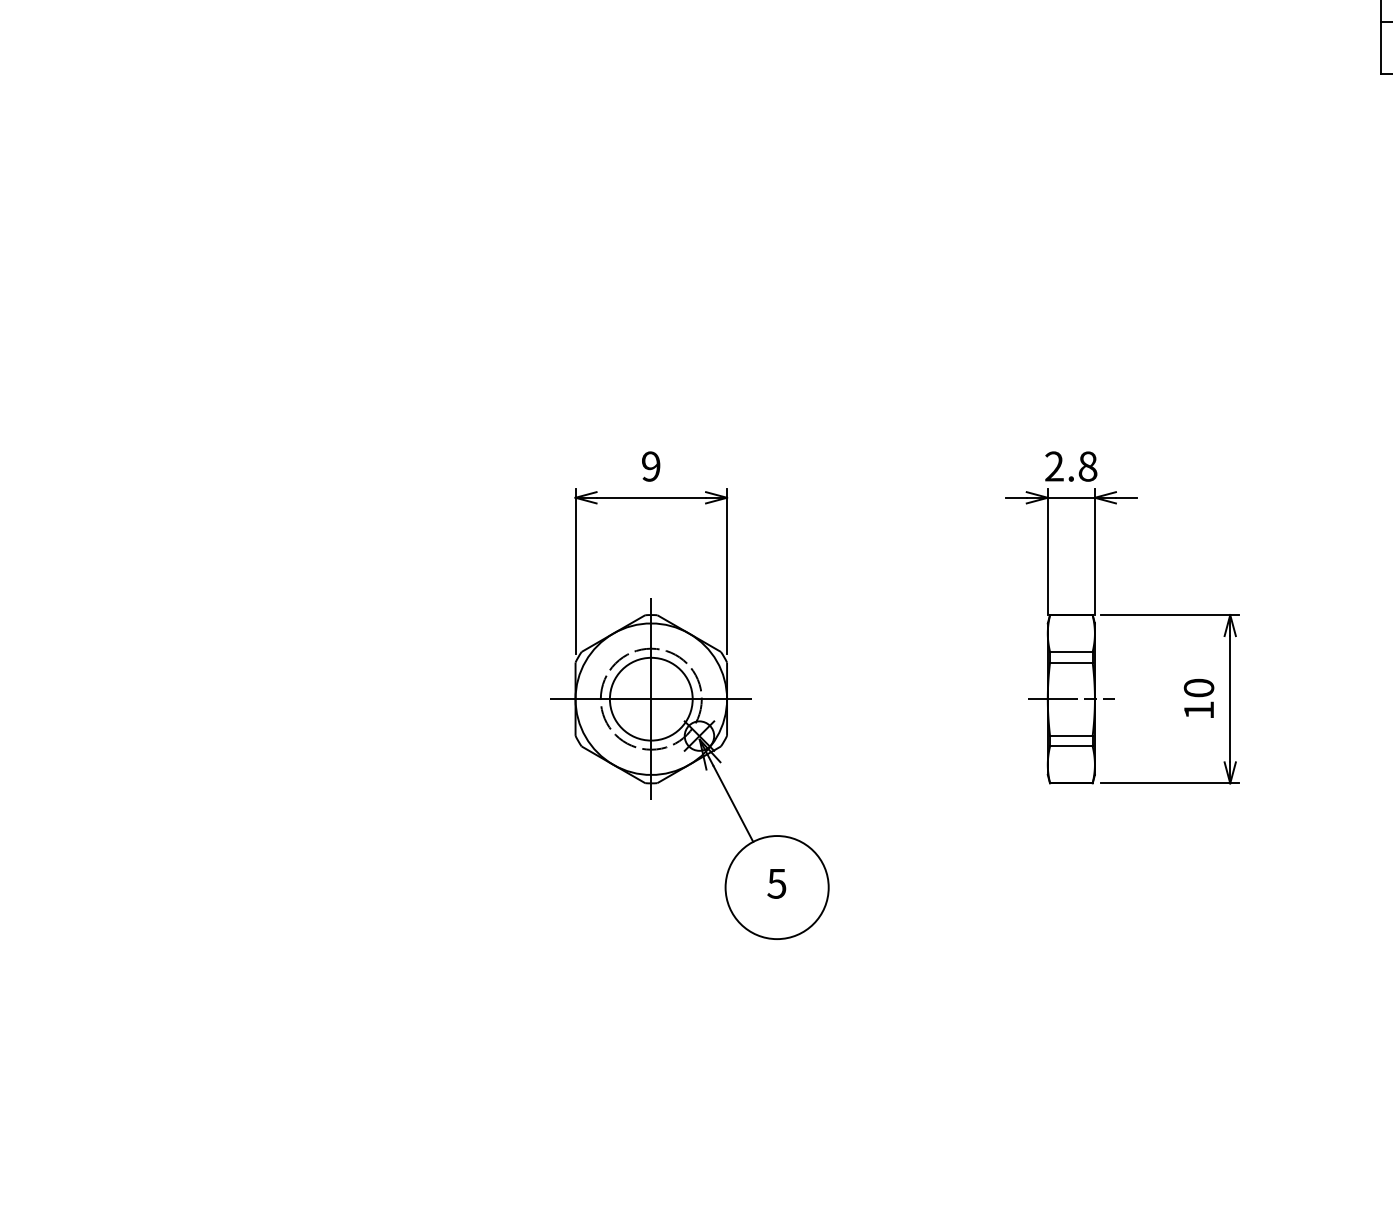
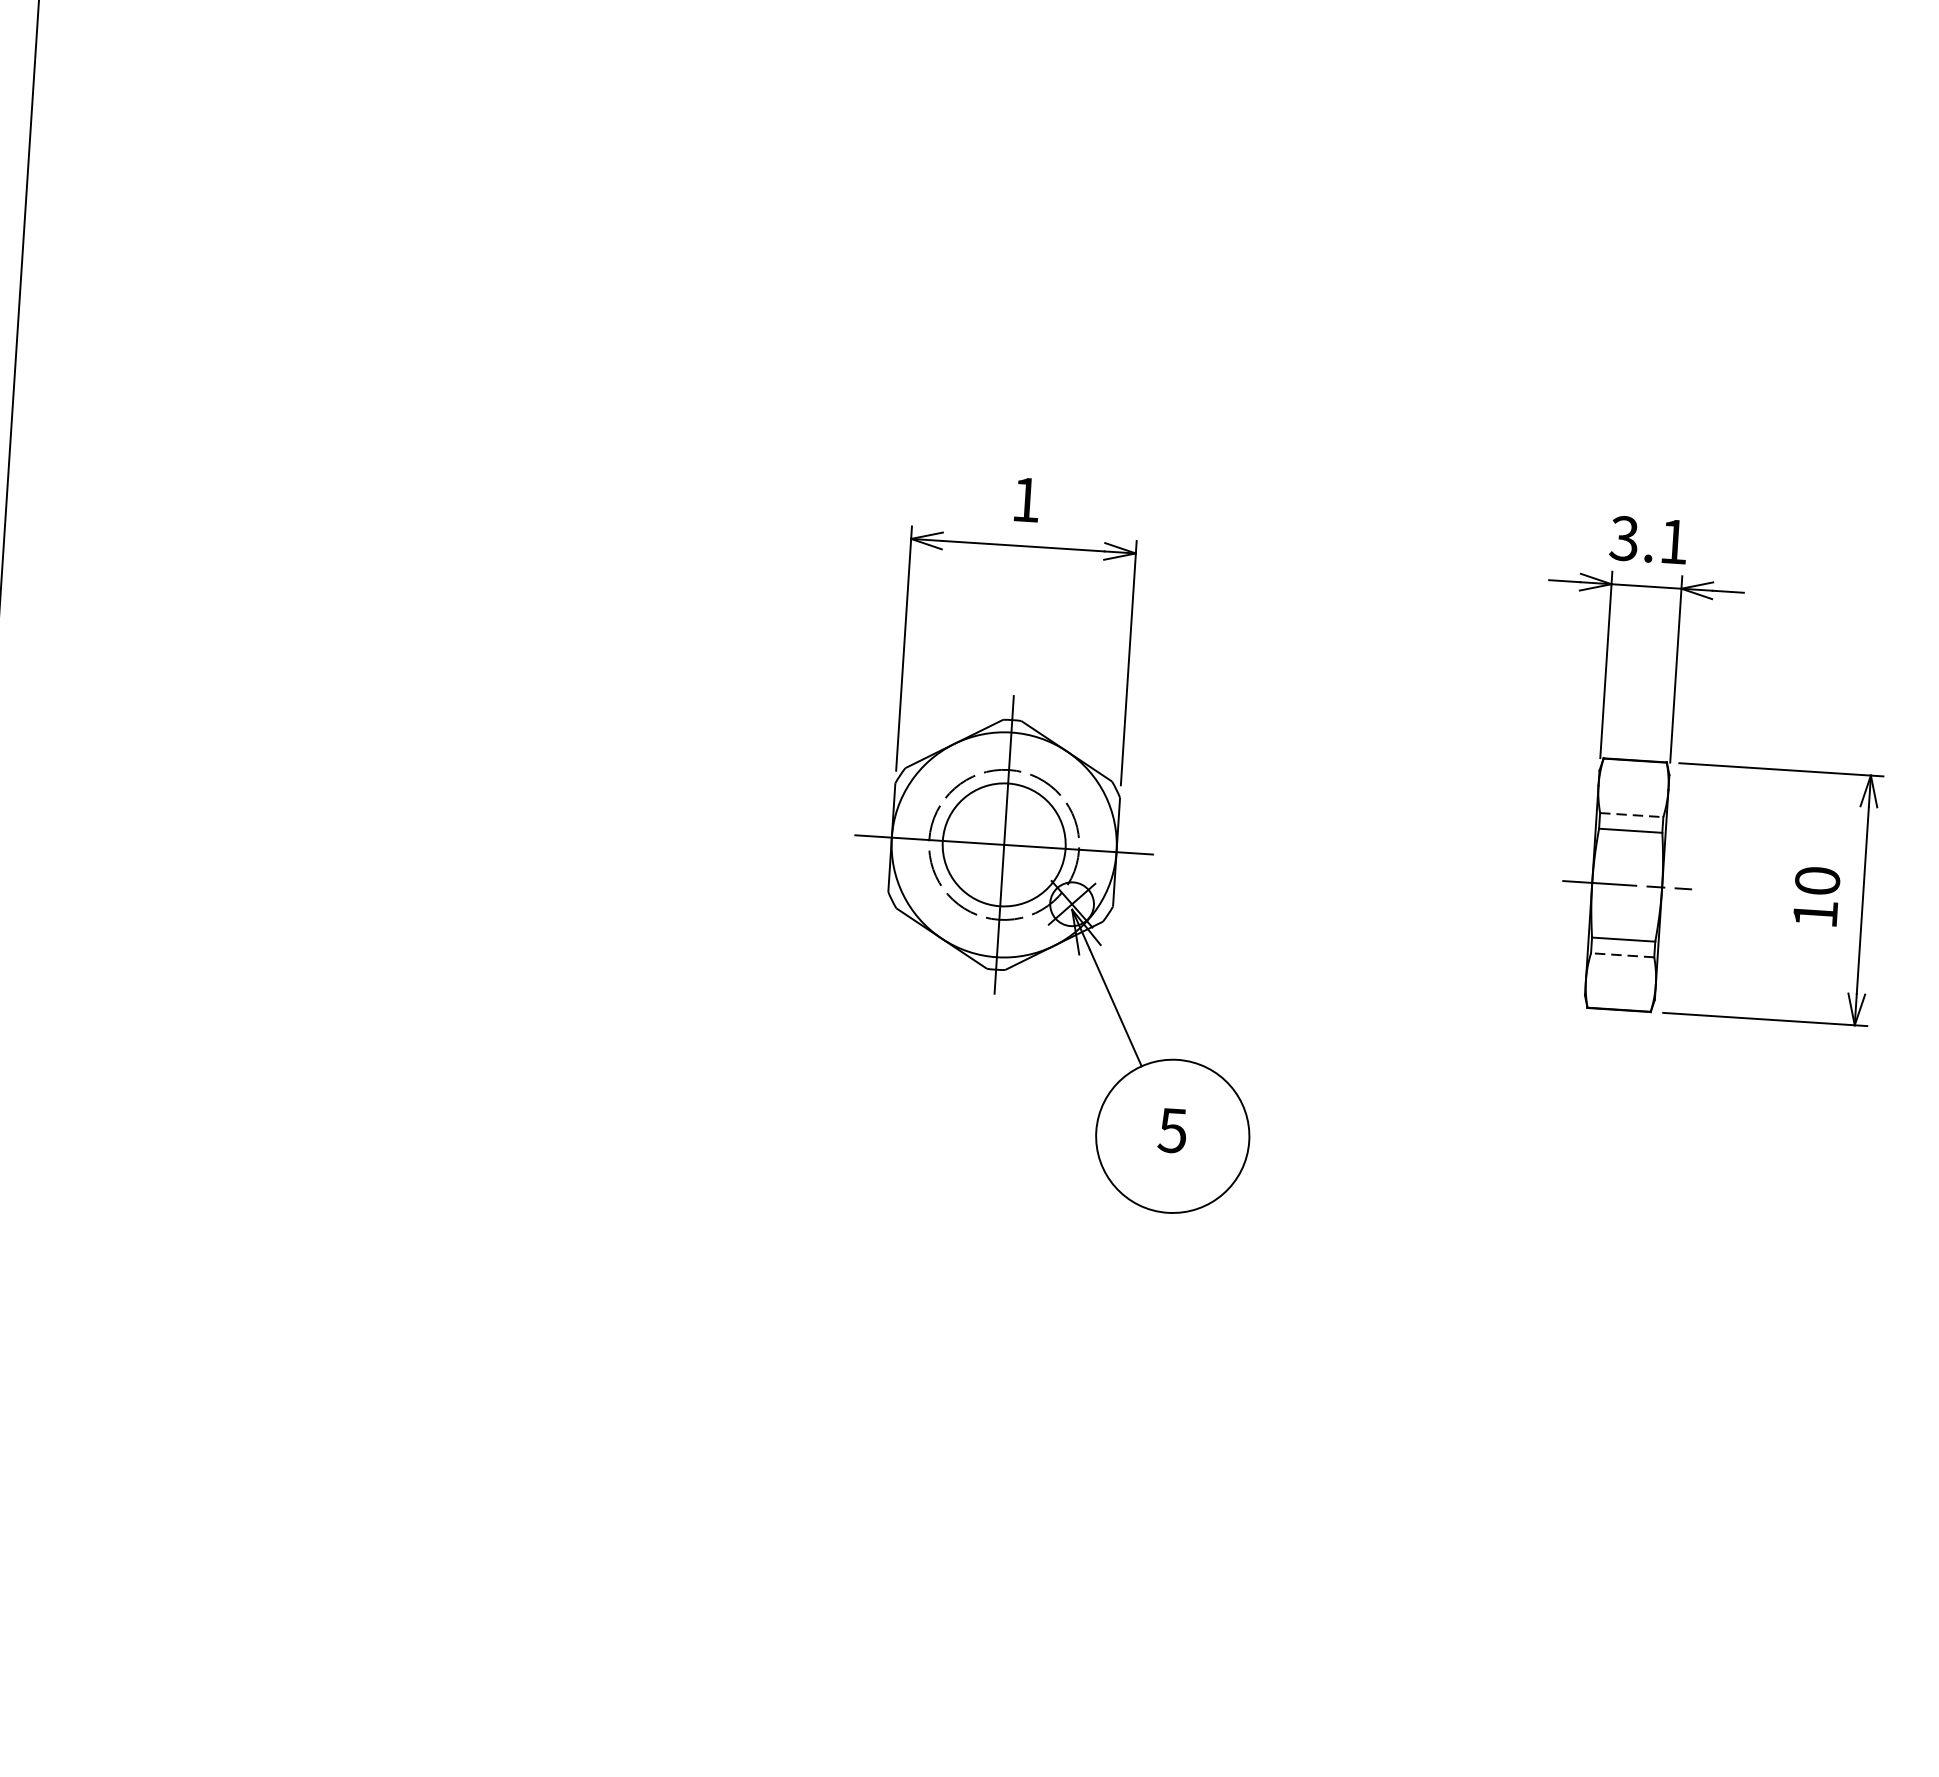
text: (651, 466) -> (1026, 499), 9 -> 1
text: (1070, 466) -> (1648, 539), 2.8 -> 3.1
line: (1071, 651) -> (1631, 814), solid -> dashed
line: (1070, 746) -> (1621, 955), solid -> dashed

